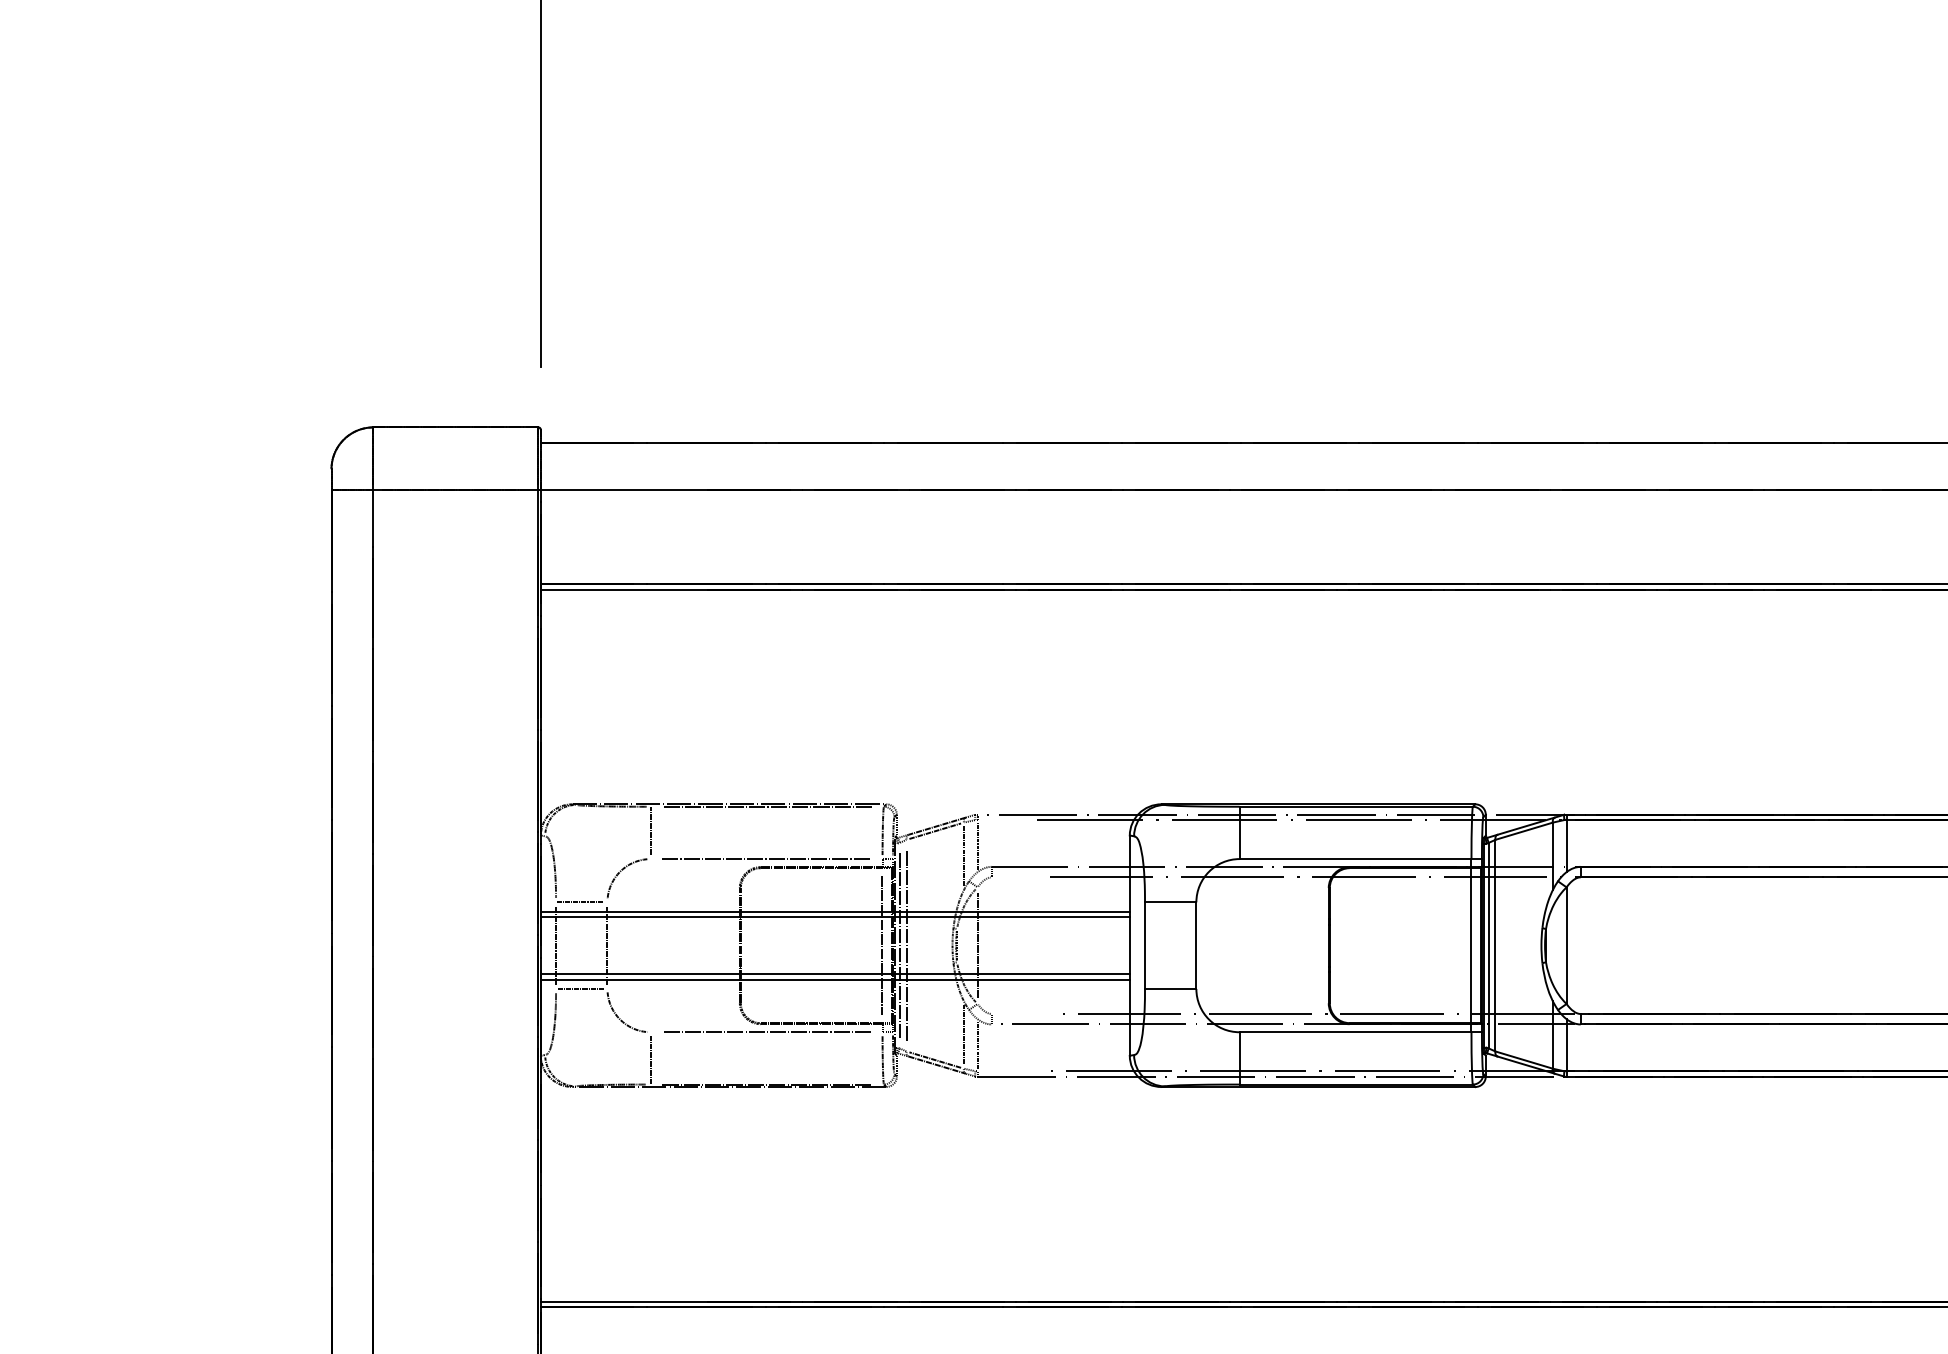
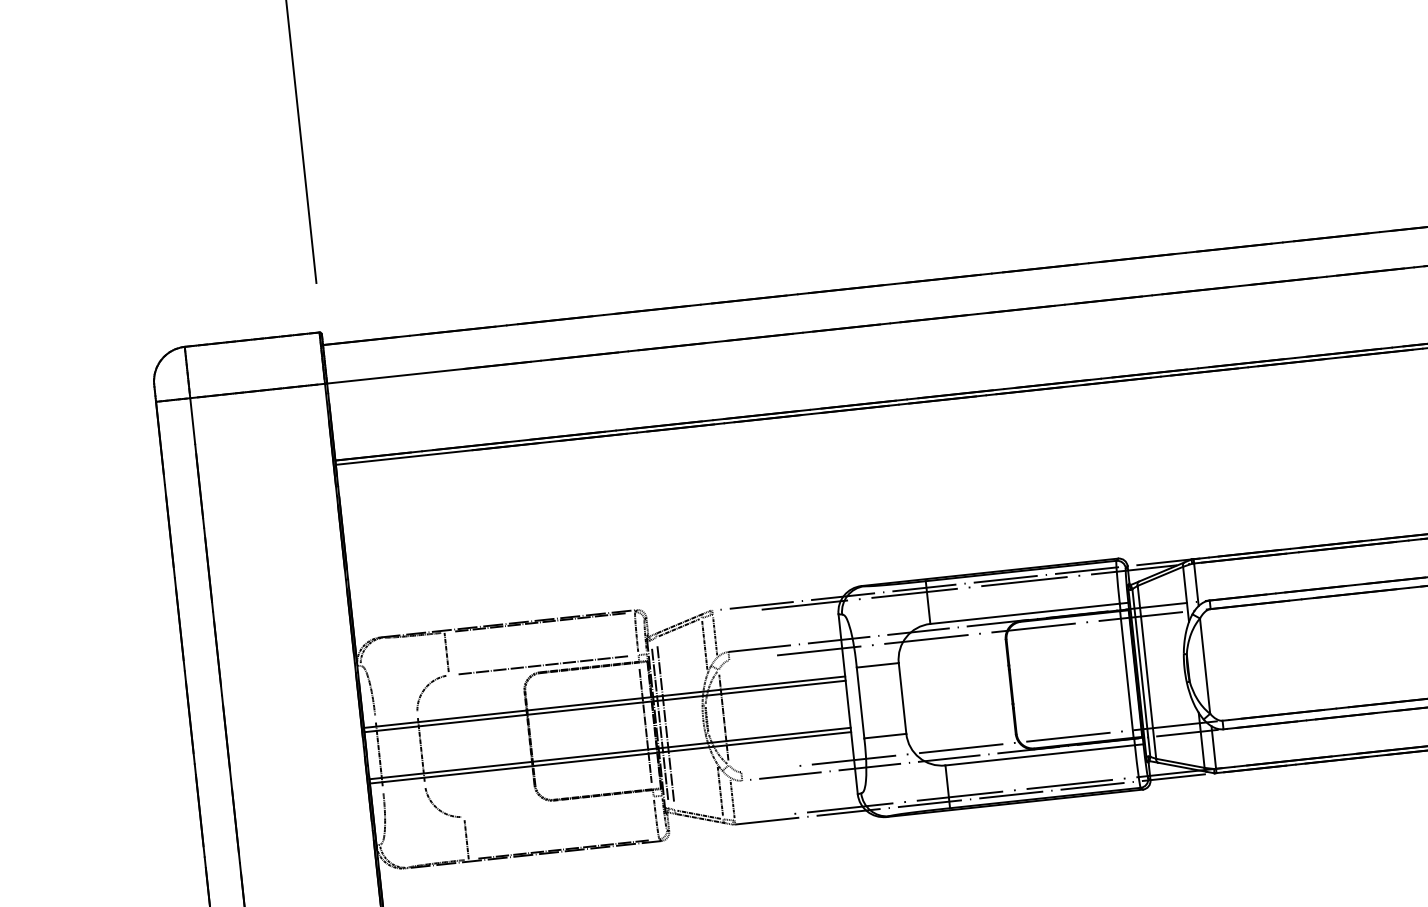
line: (579, 902) -> (394, 717), removed
line: (579, 988) -> (402, 787), removed
line: (766, 1032) -> (558, 806), removed

